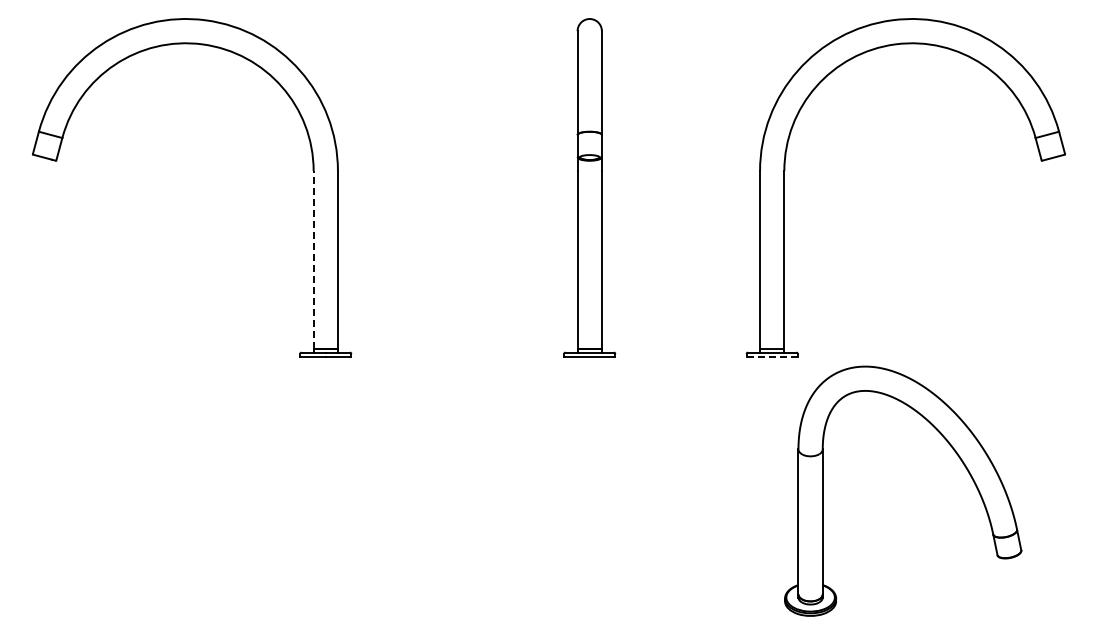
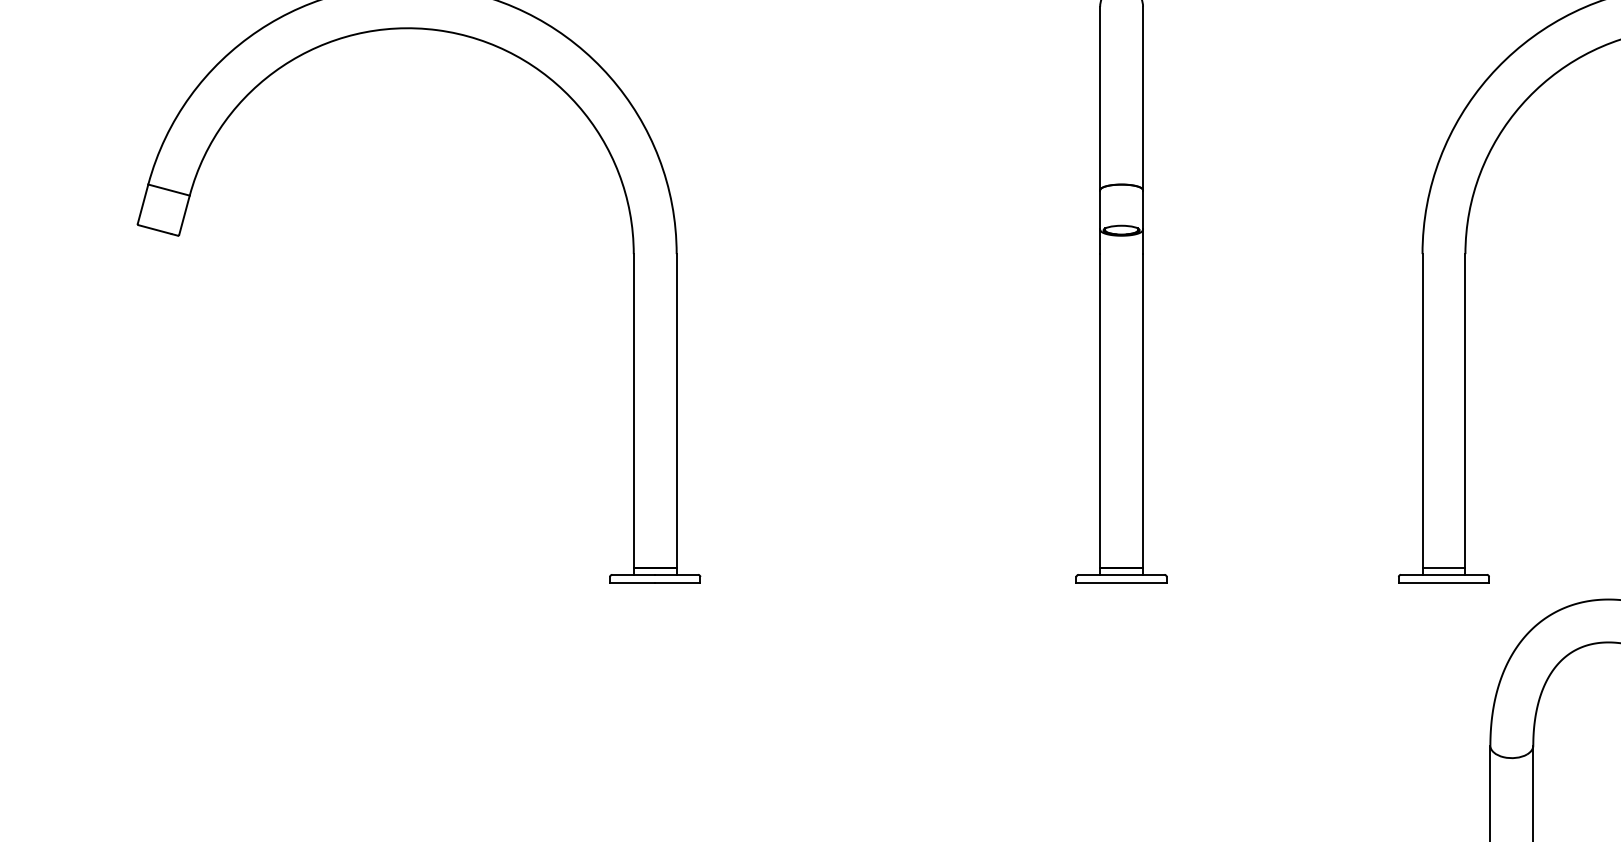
line: (313, 259) -> (633, 410), dashed -> solid
line: (772, 357) -> (1444, 583), dashed -> solid

